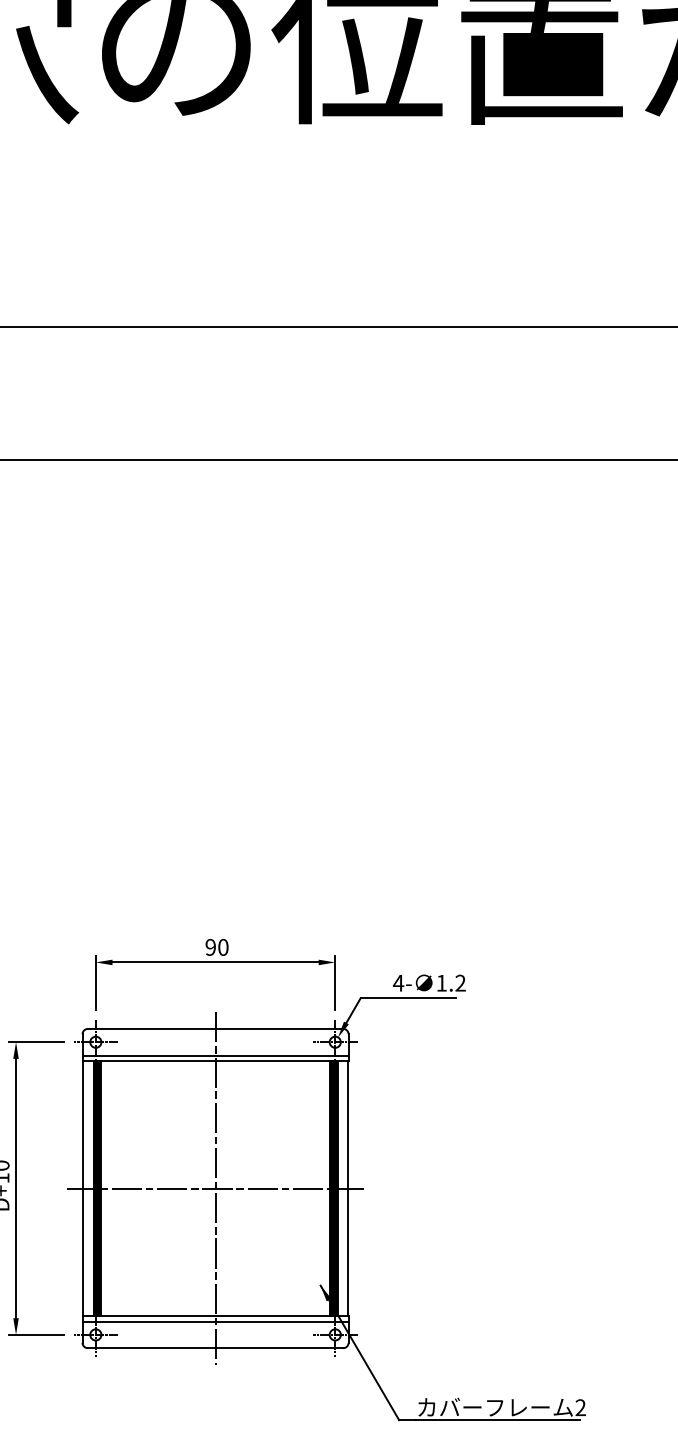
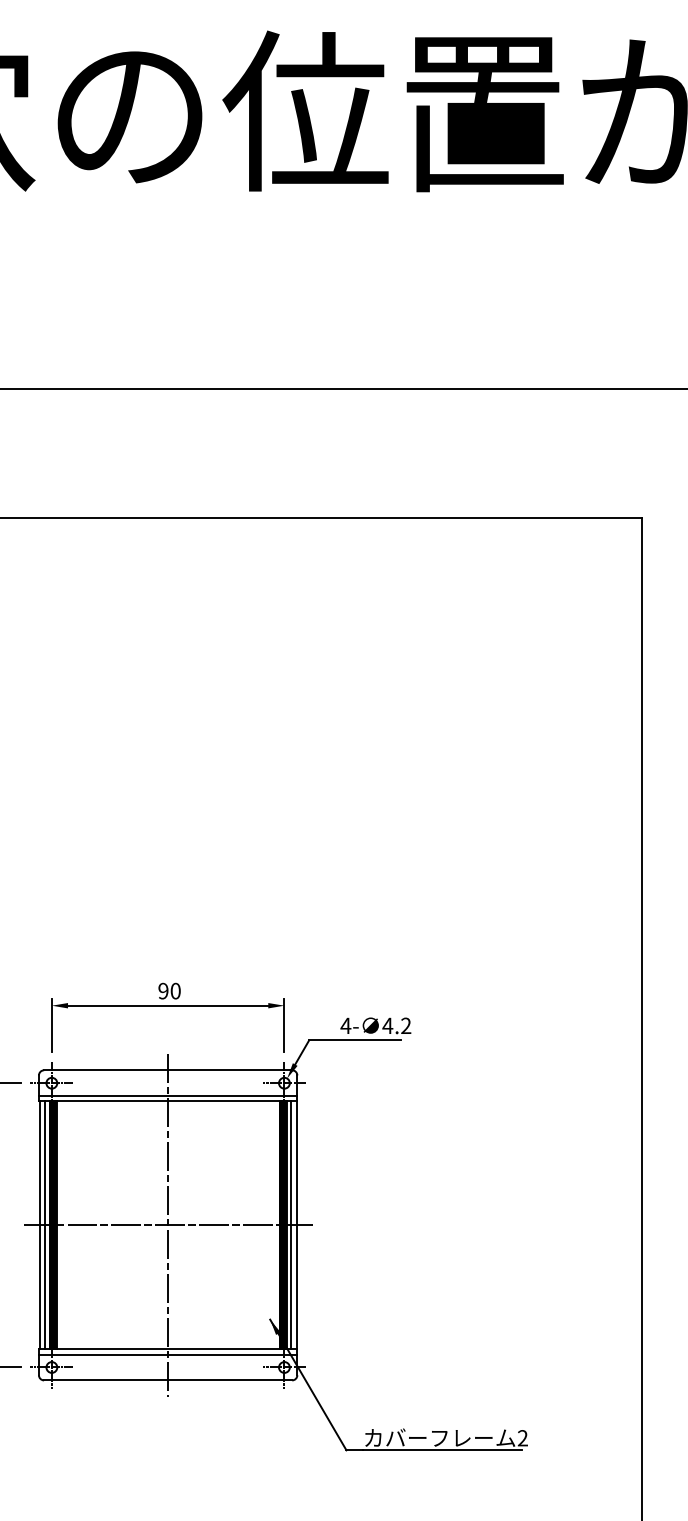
text: (441, 982) -> (387, 1025), 1.2 -> 4.2
line: (89, 1188) -> (45, 1225), added
line: (341, 1188) -> (290, 1225), added

